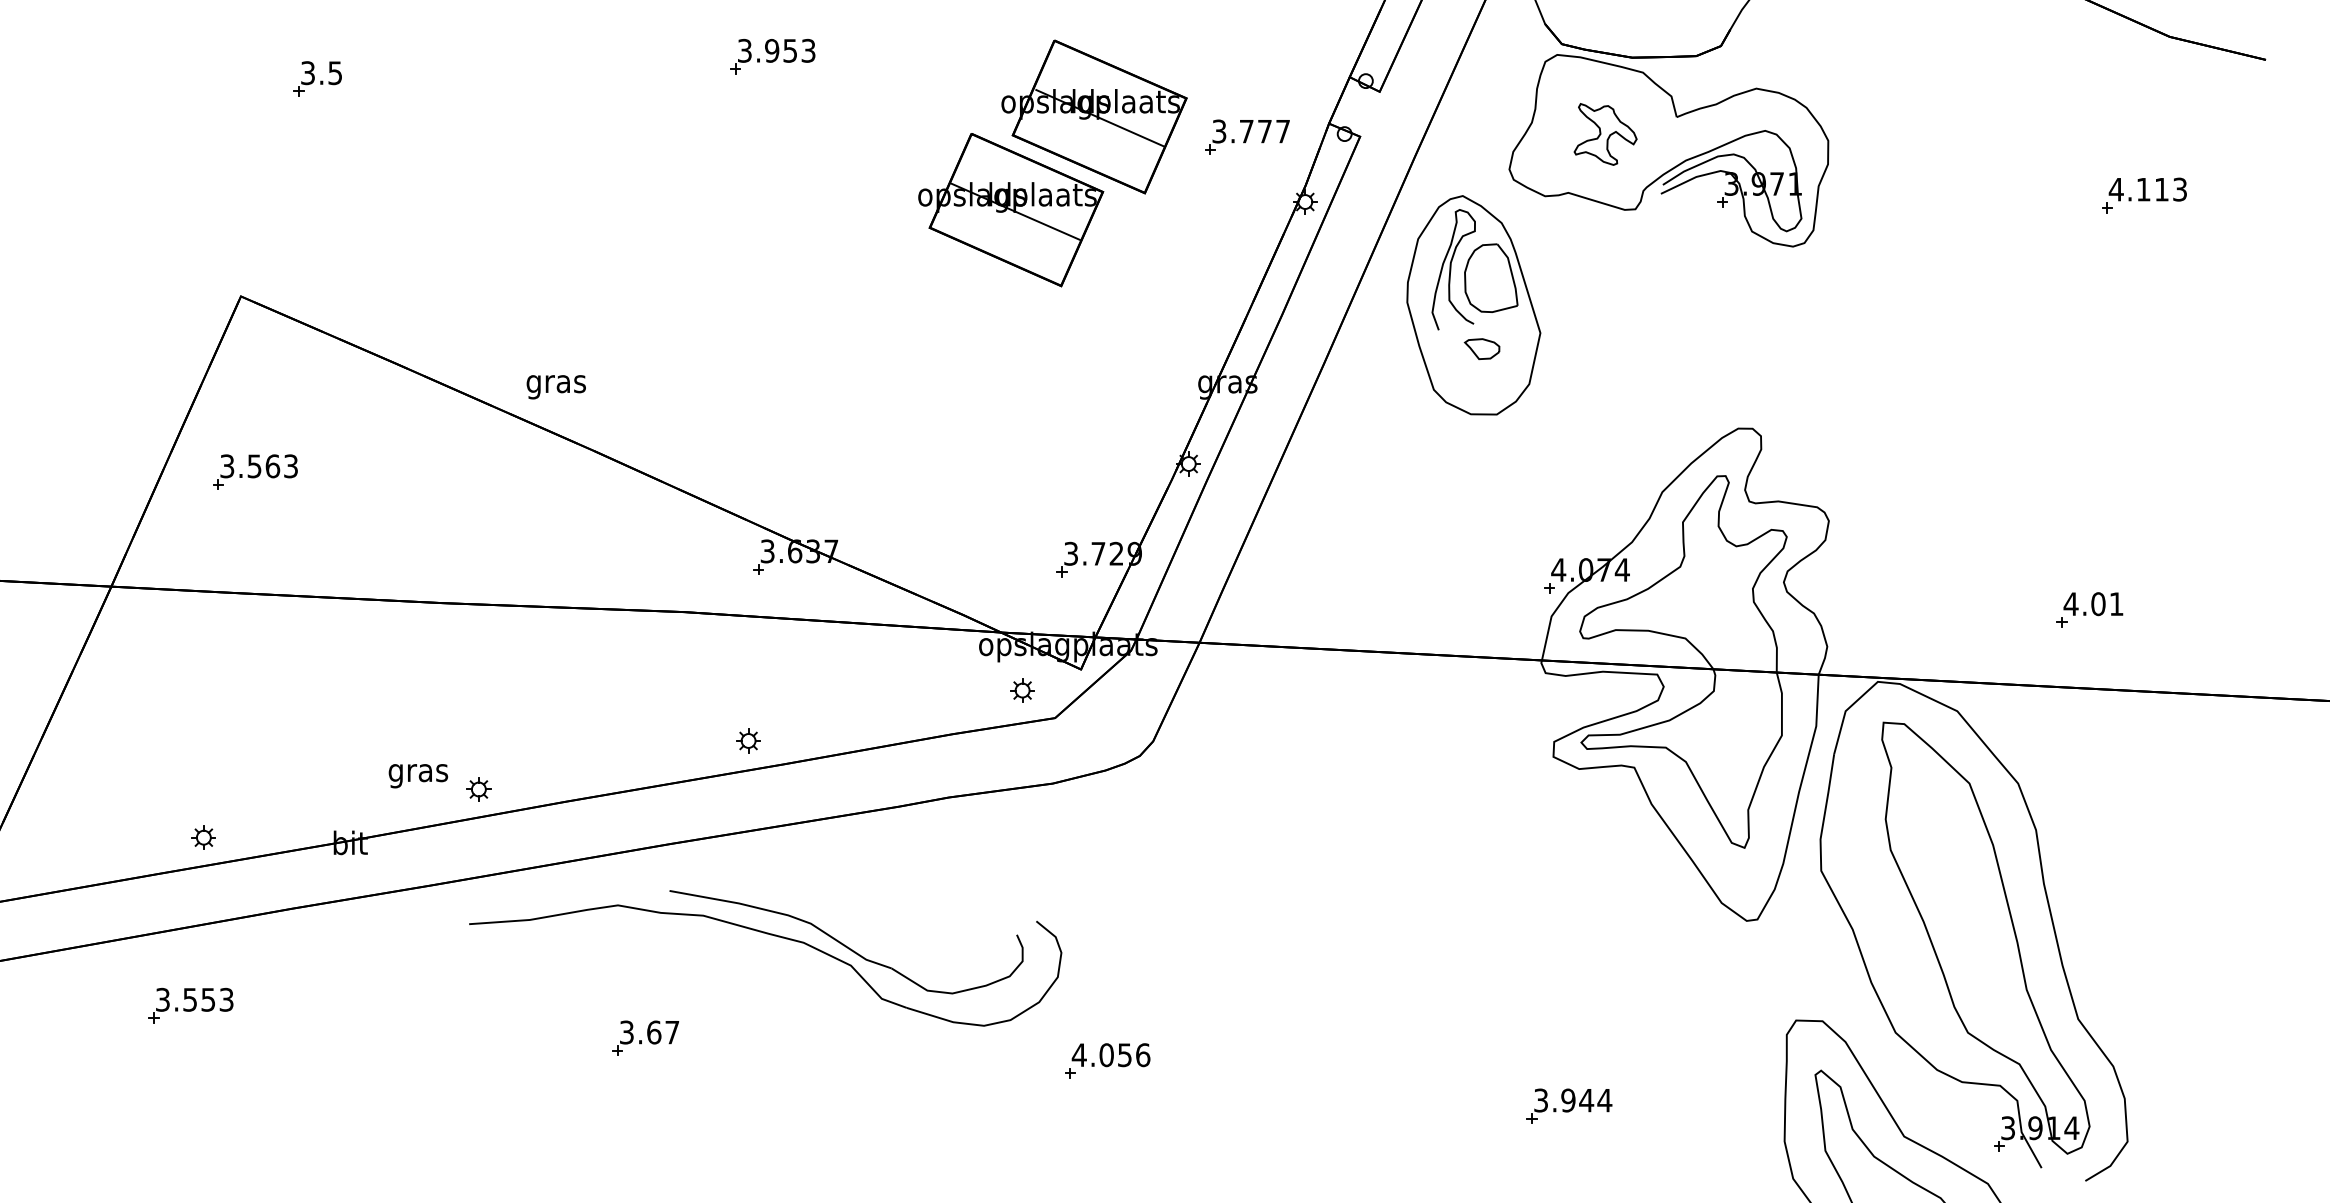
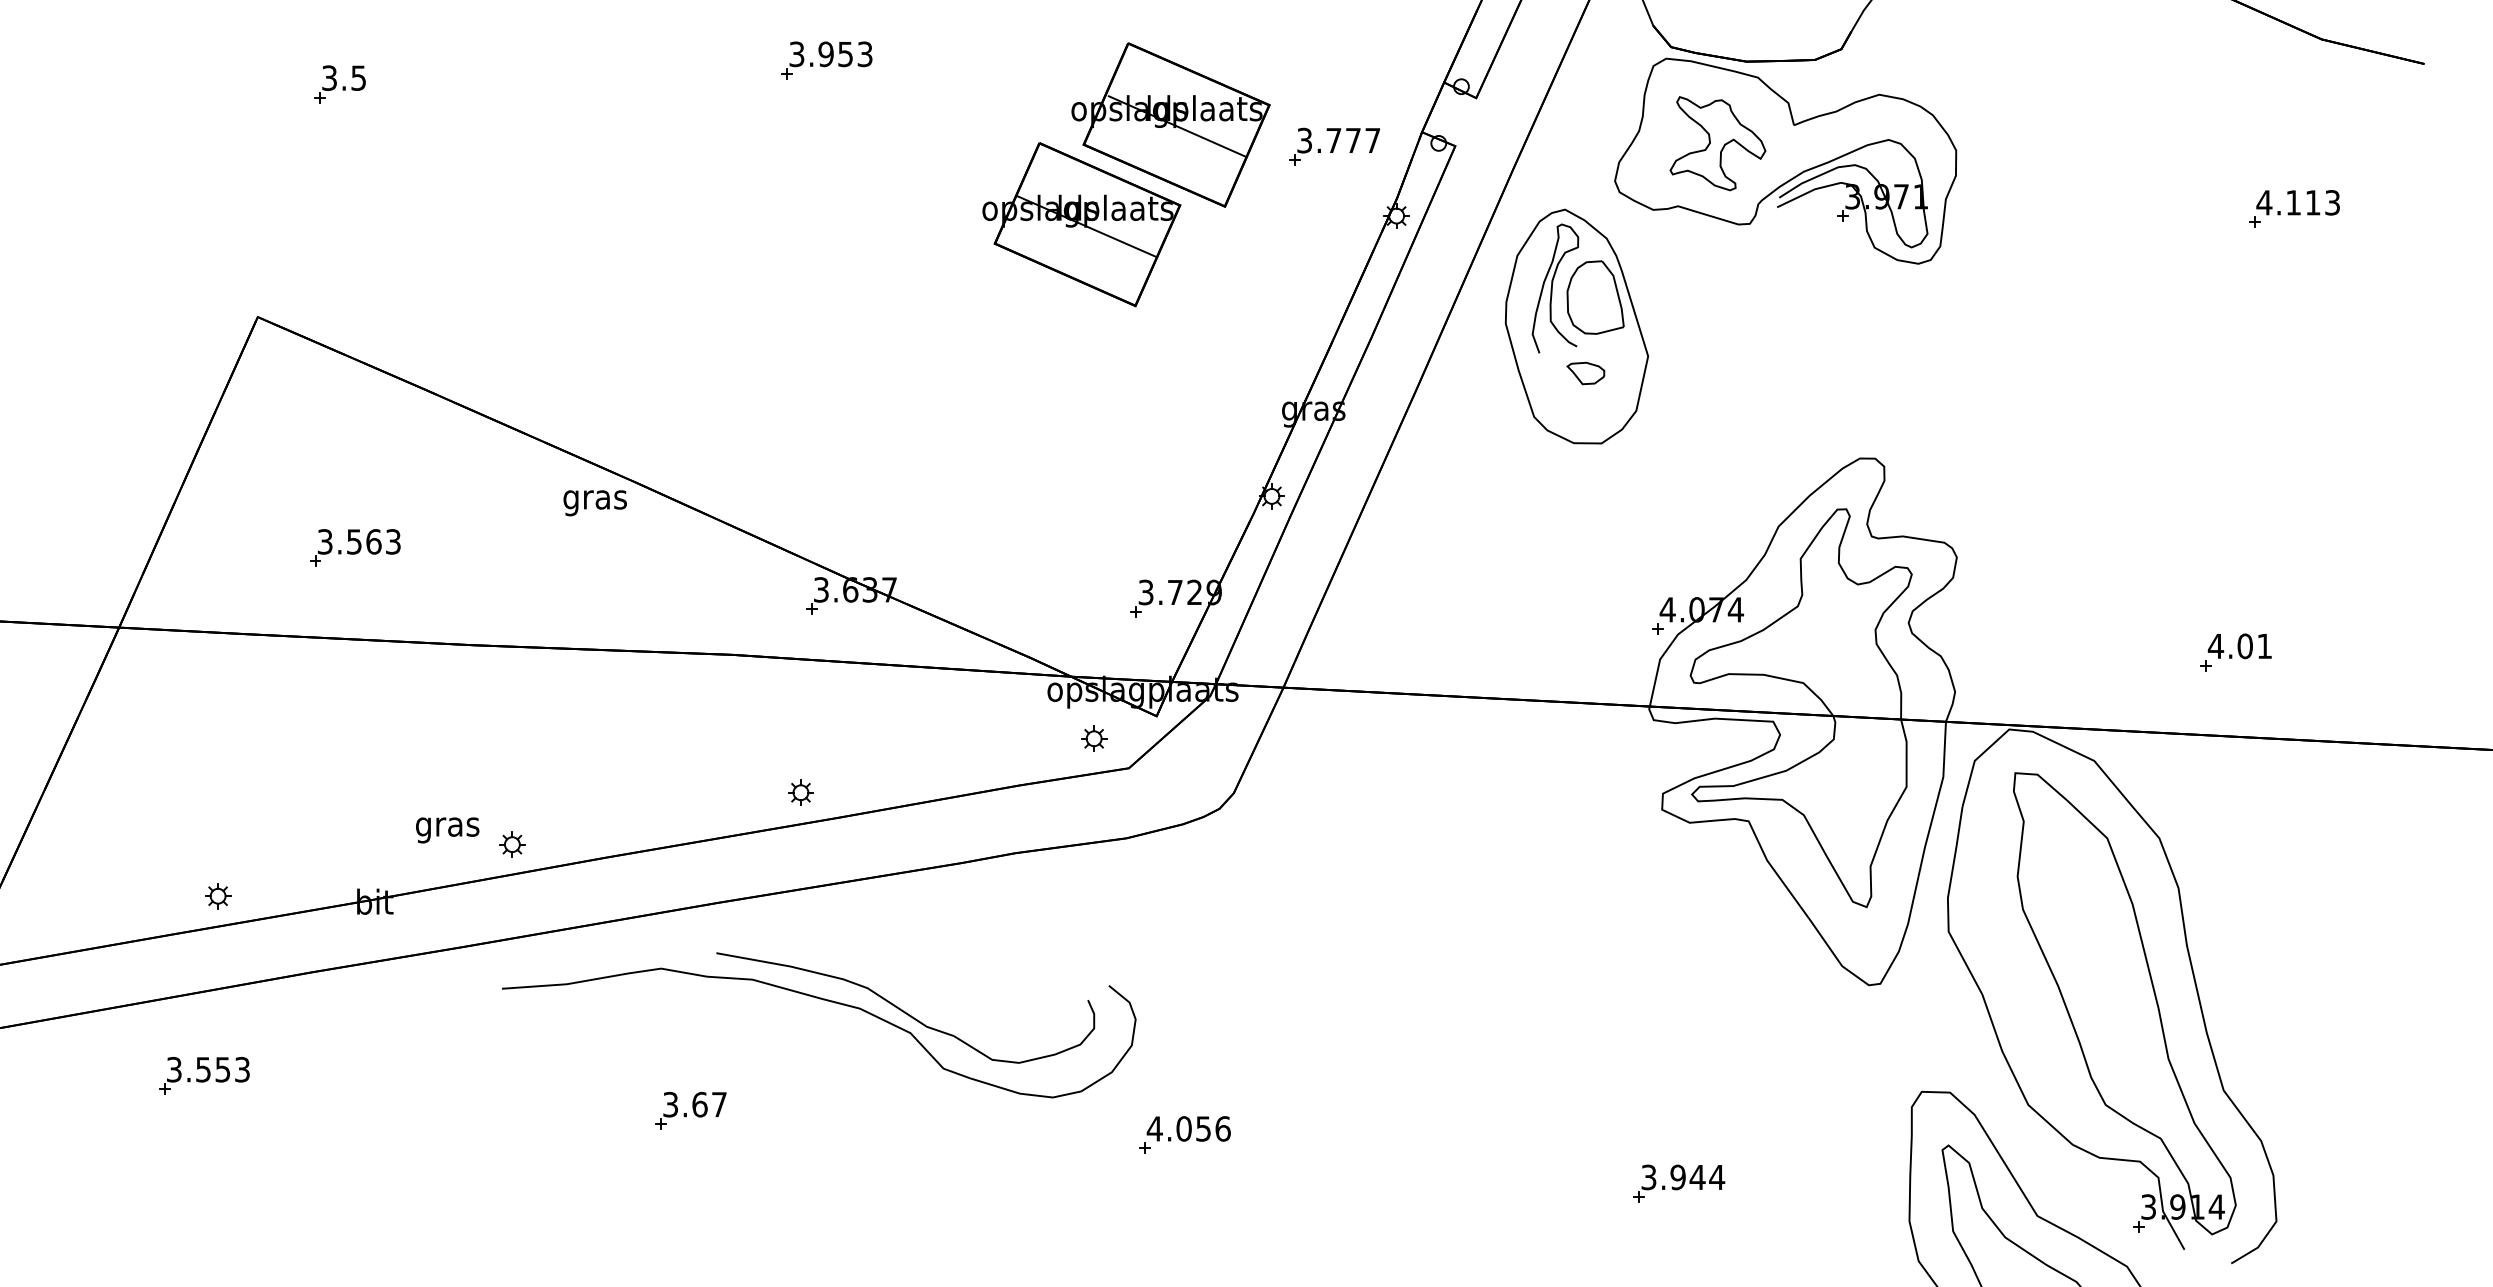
part: (1605, 134) -> (1717, 143), size x1.43
text: (555, 387) -> (594, 503), moved
part: (255, 471) -> (355, 547), moved

